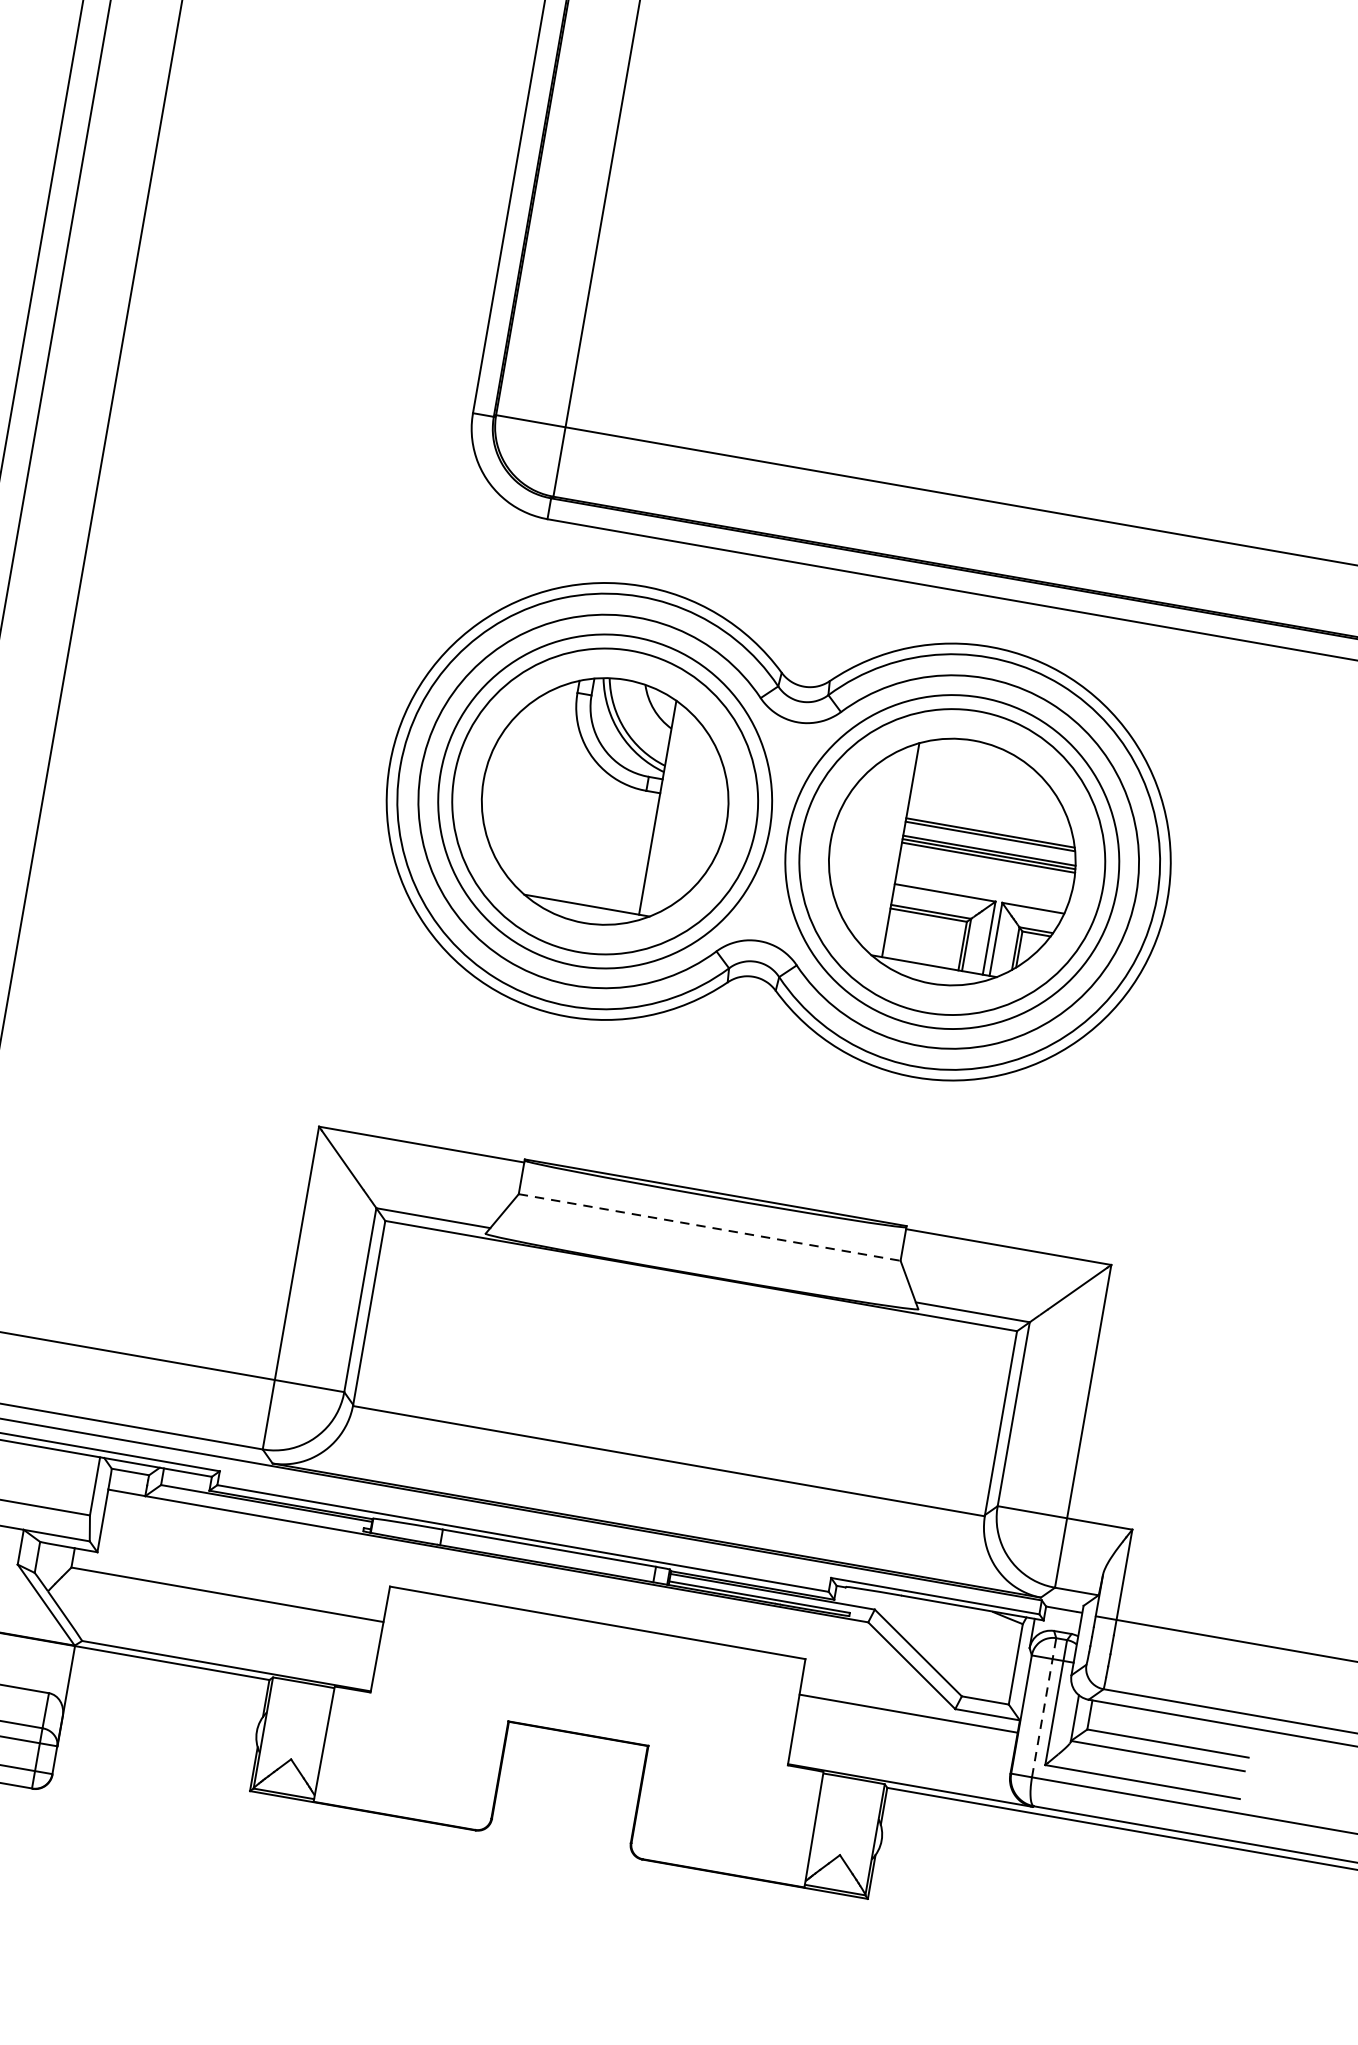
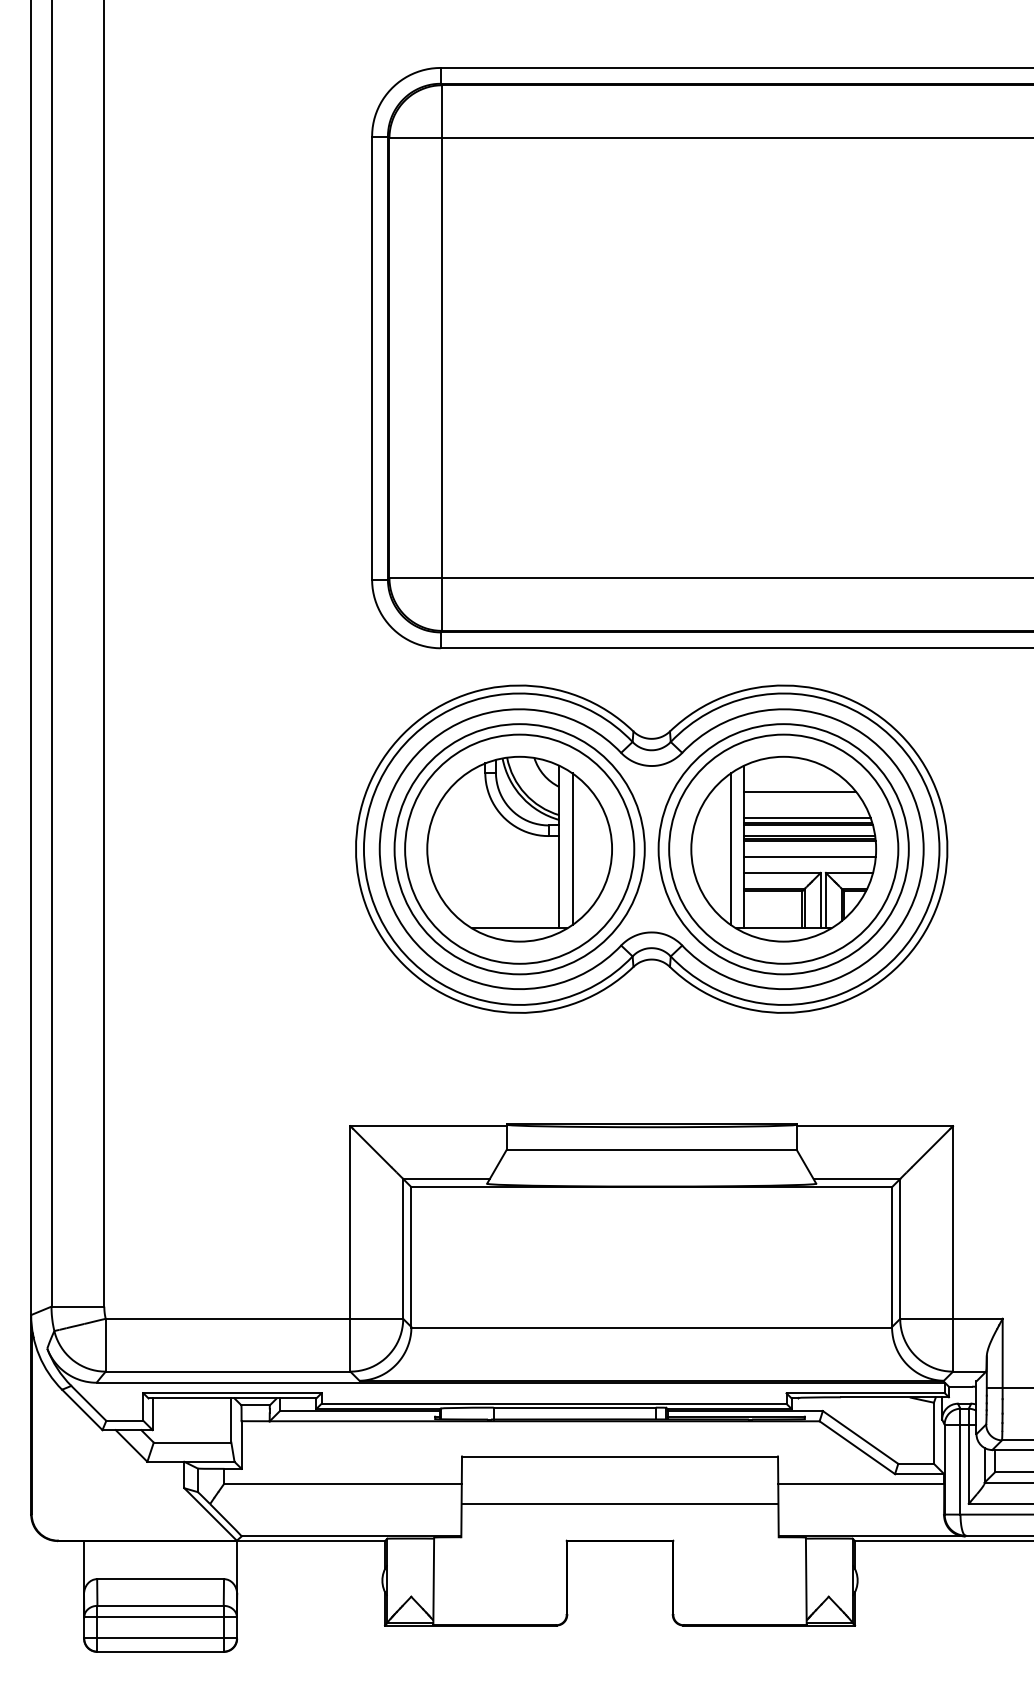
line: (987, 790) -> (800, 791), added
line: (674, 813) -> (572, 849), added
line: (990, 827) -> (807, 818), added
line: (882, 850) -> (730, 849), added
line: (984, 878) -> (809, 857), added
line: (710, 1228) -> (652, 1150), dashed -> solid
line: (586, 1685) -> (619, 1504), added
line: (1044, 1707) -> (960, 1461), dashed -> solid

